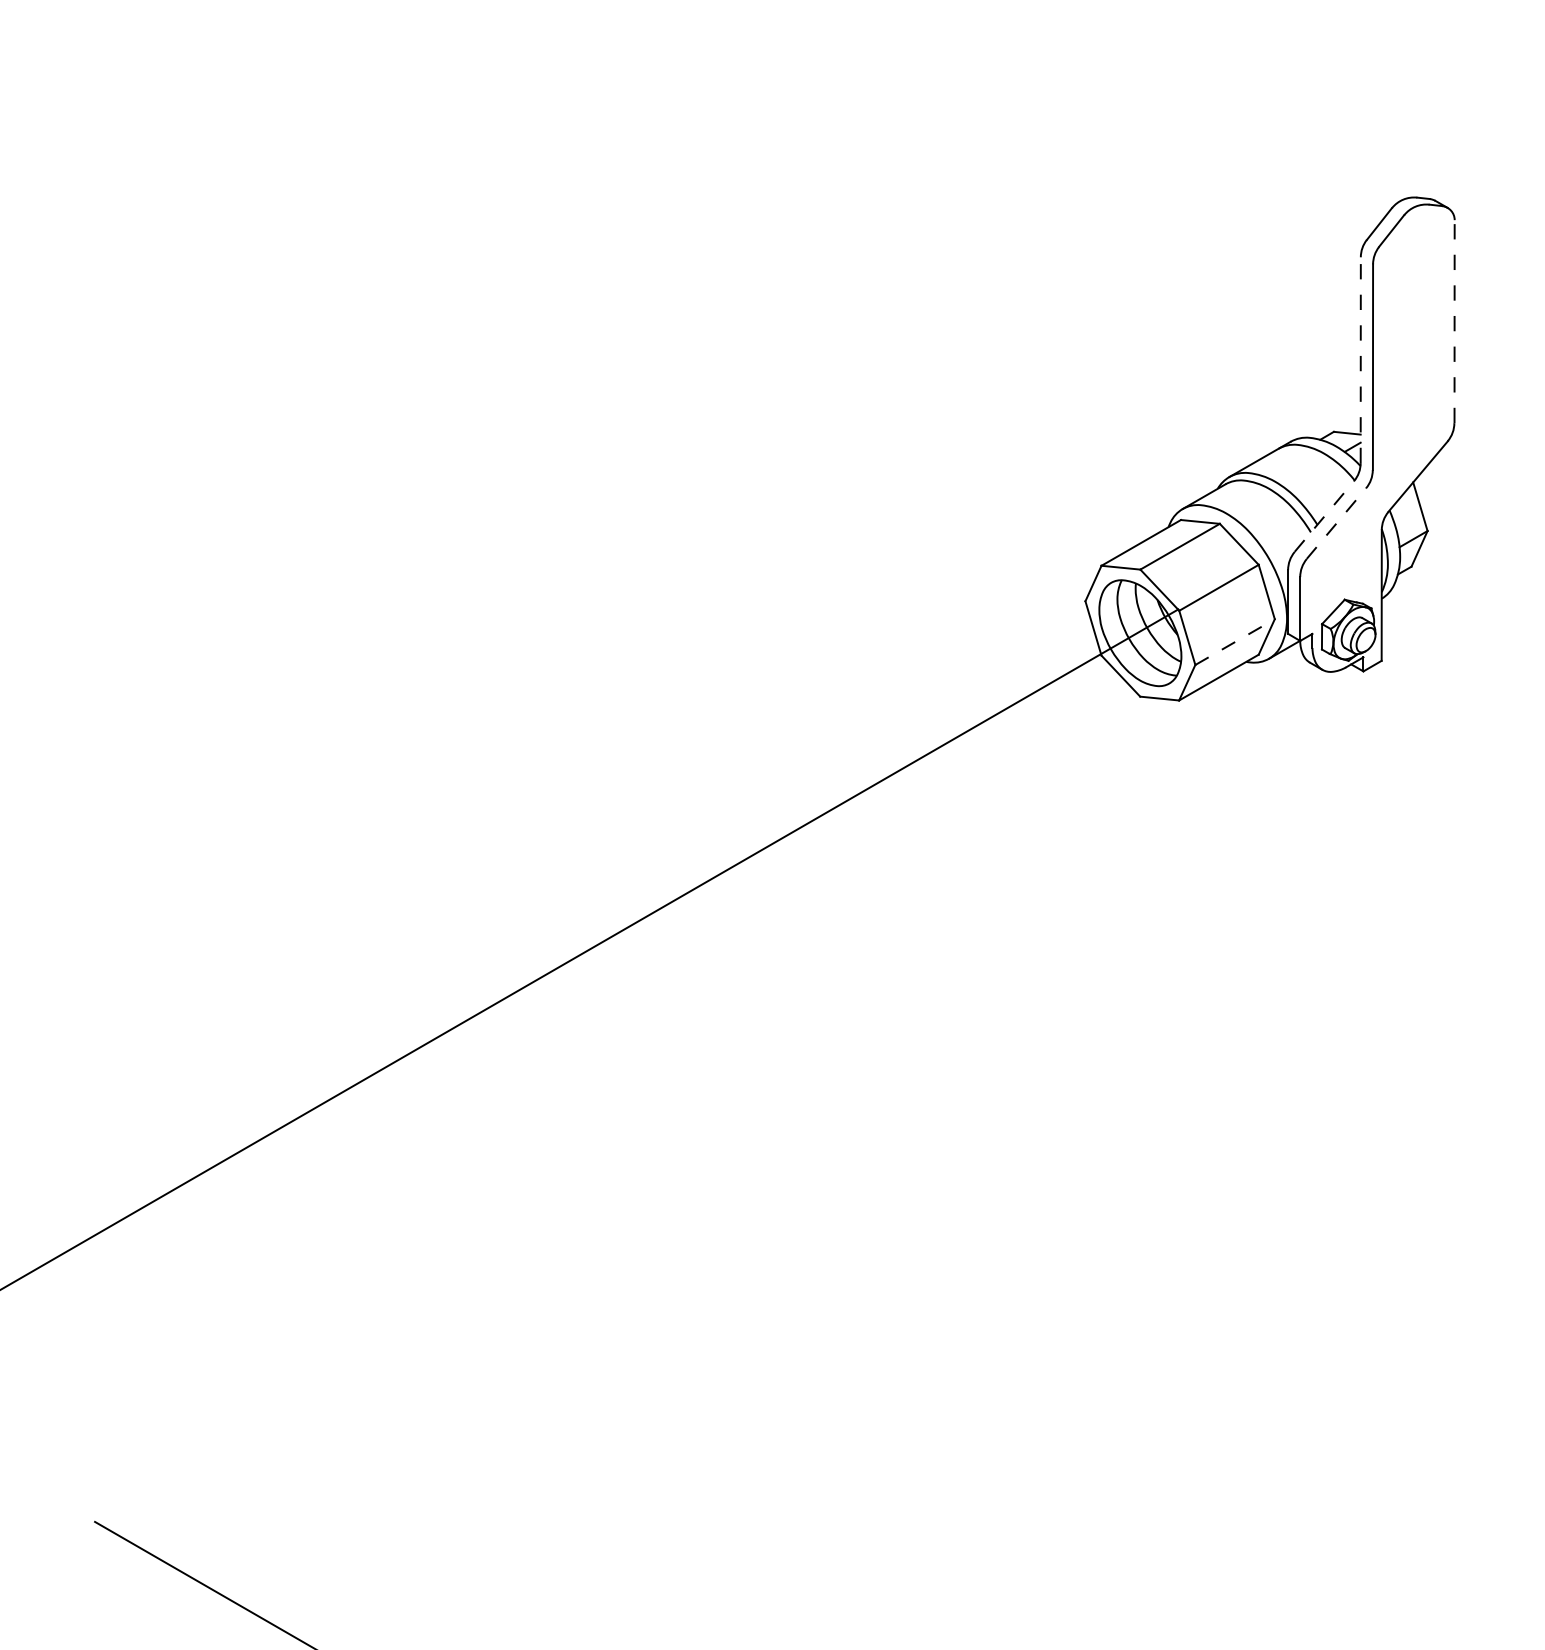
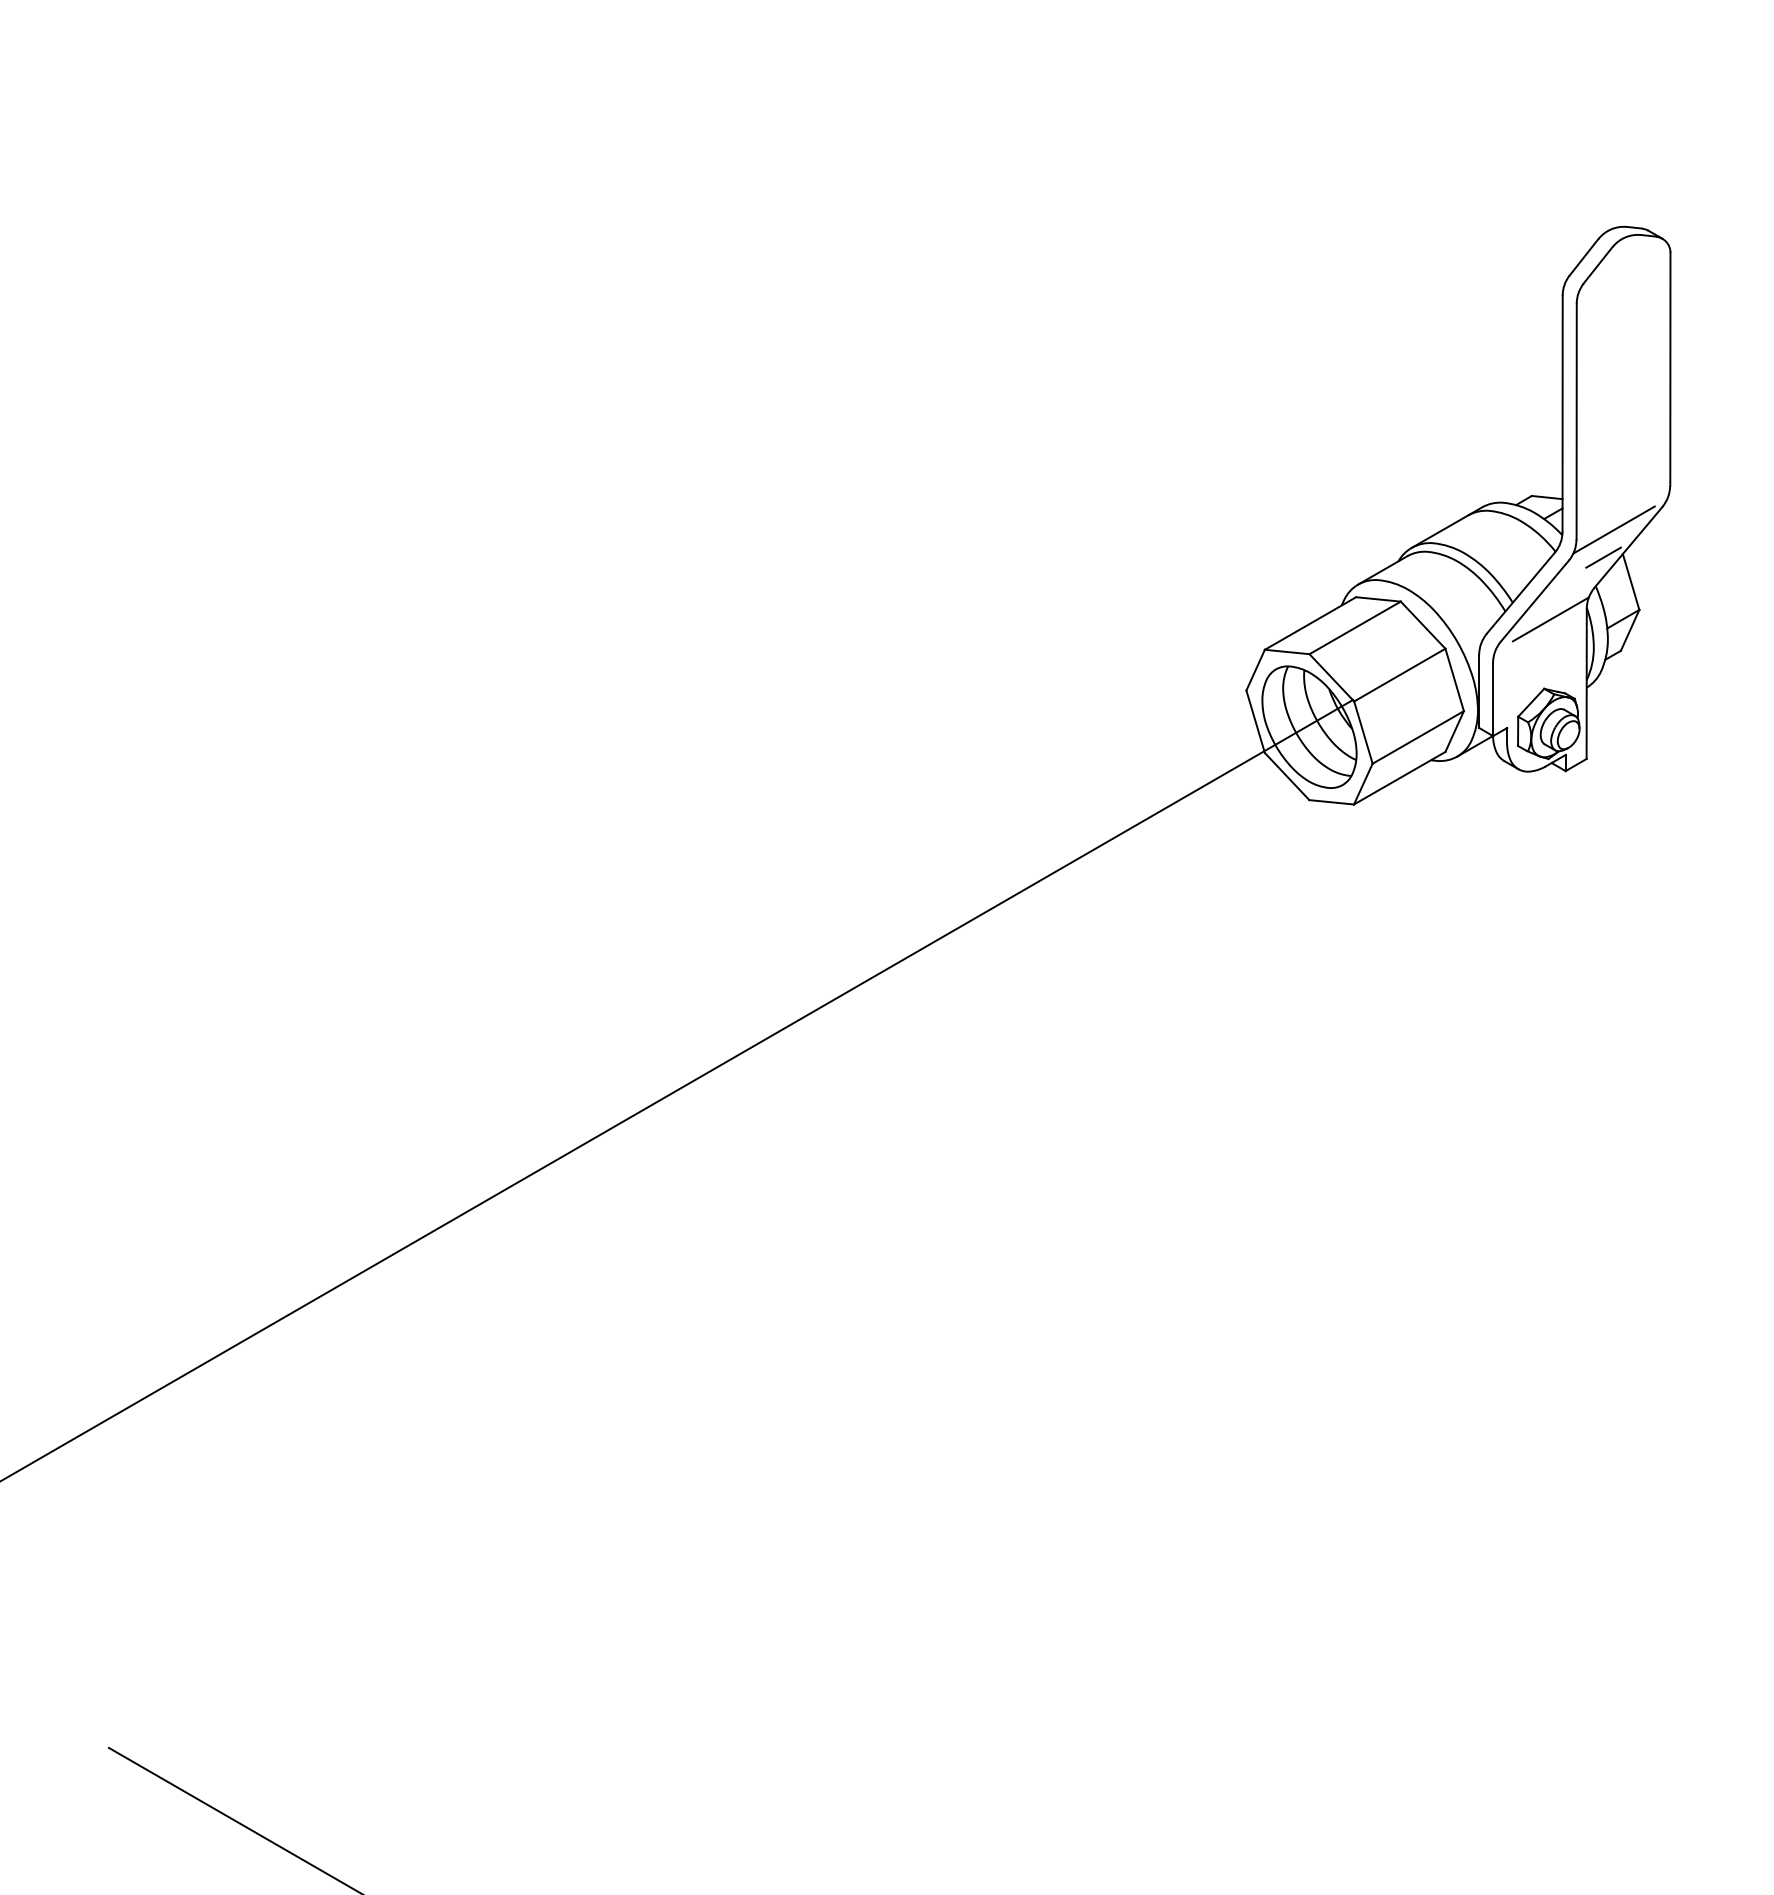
line: (1454, 321) -> (1670, 369), dashed -> solid
line: (1360, 360) -> (1562, 413), dashed -> solid
line: (1405, 461) -> (1613, 529), added
line: (1396, 485) -> (1603, 557), added
line: (1324, 515) -> (1521, 592), dashed -> solid
line: (1337, 522) -> (1535, 600), dashed -> solid
line: (1350, 539) -> (1550, 619), added
line: (1235, 642) -> (1418, 737), dashed -> solid

